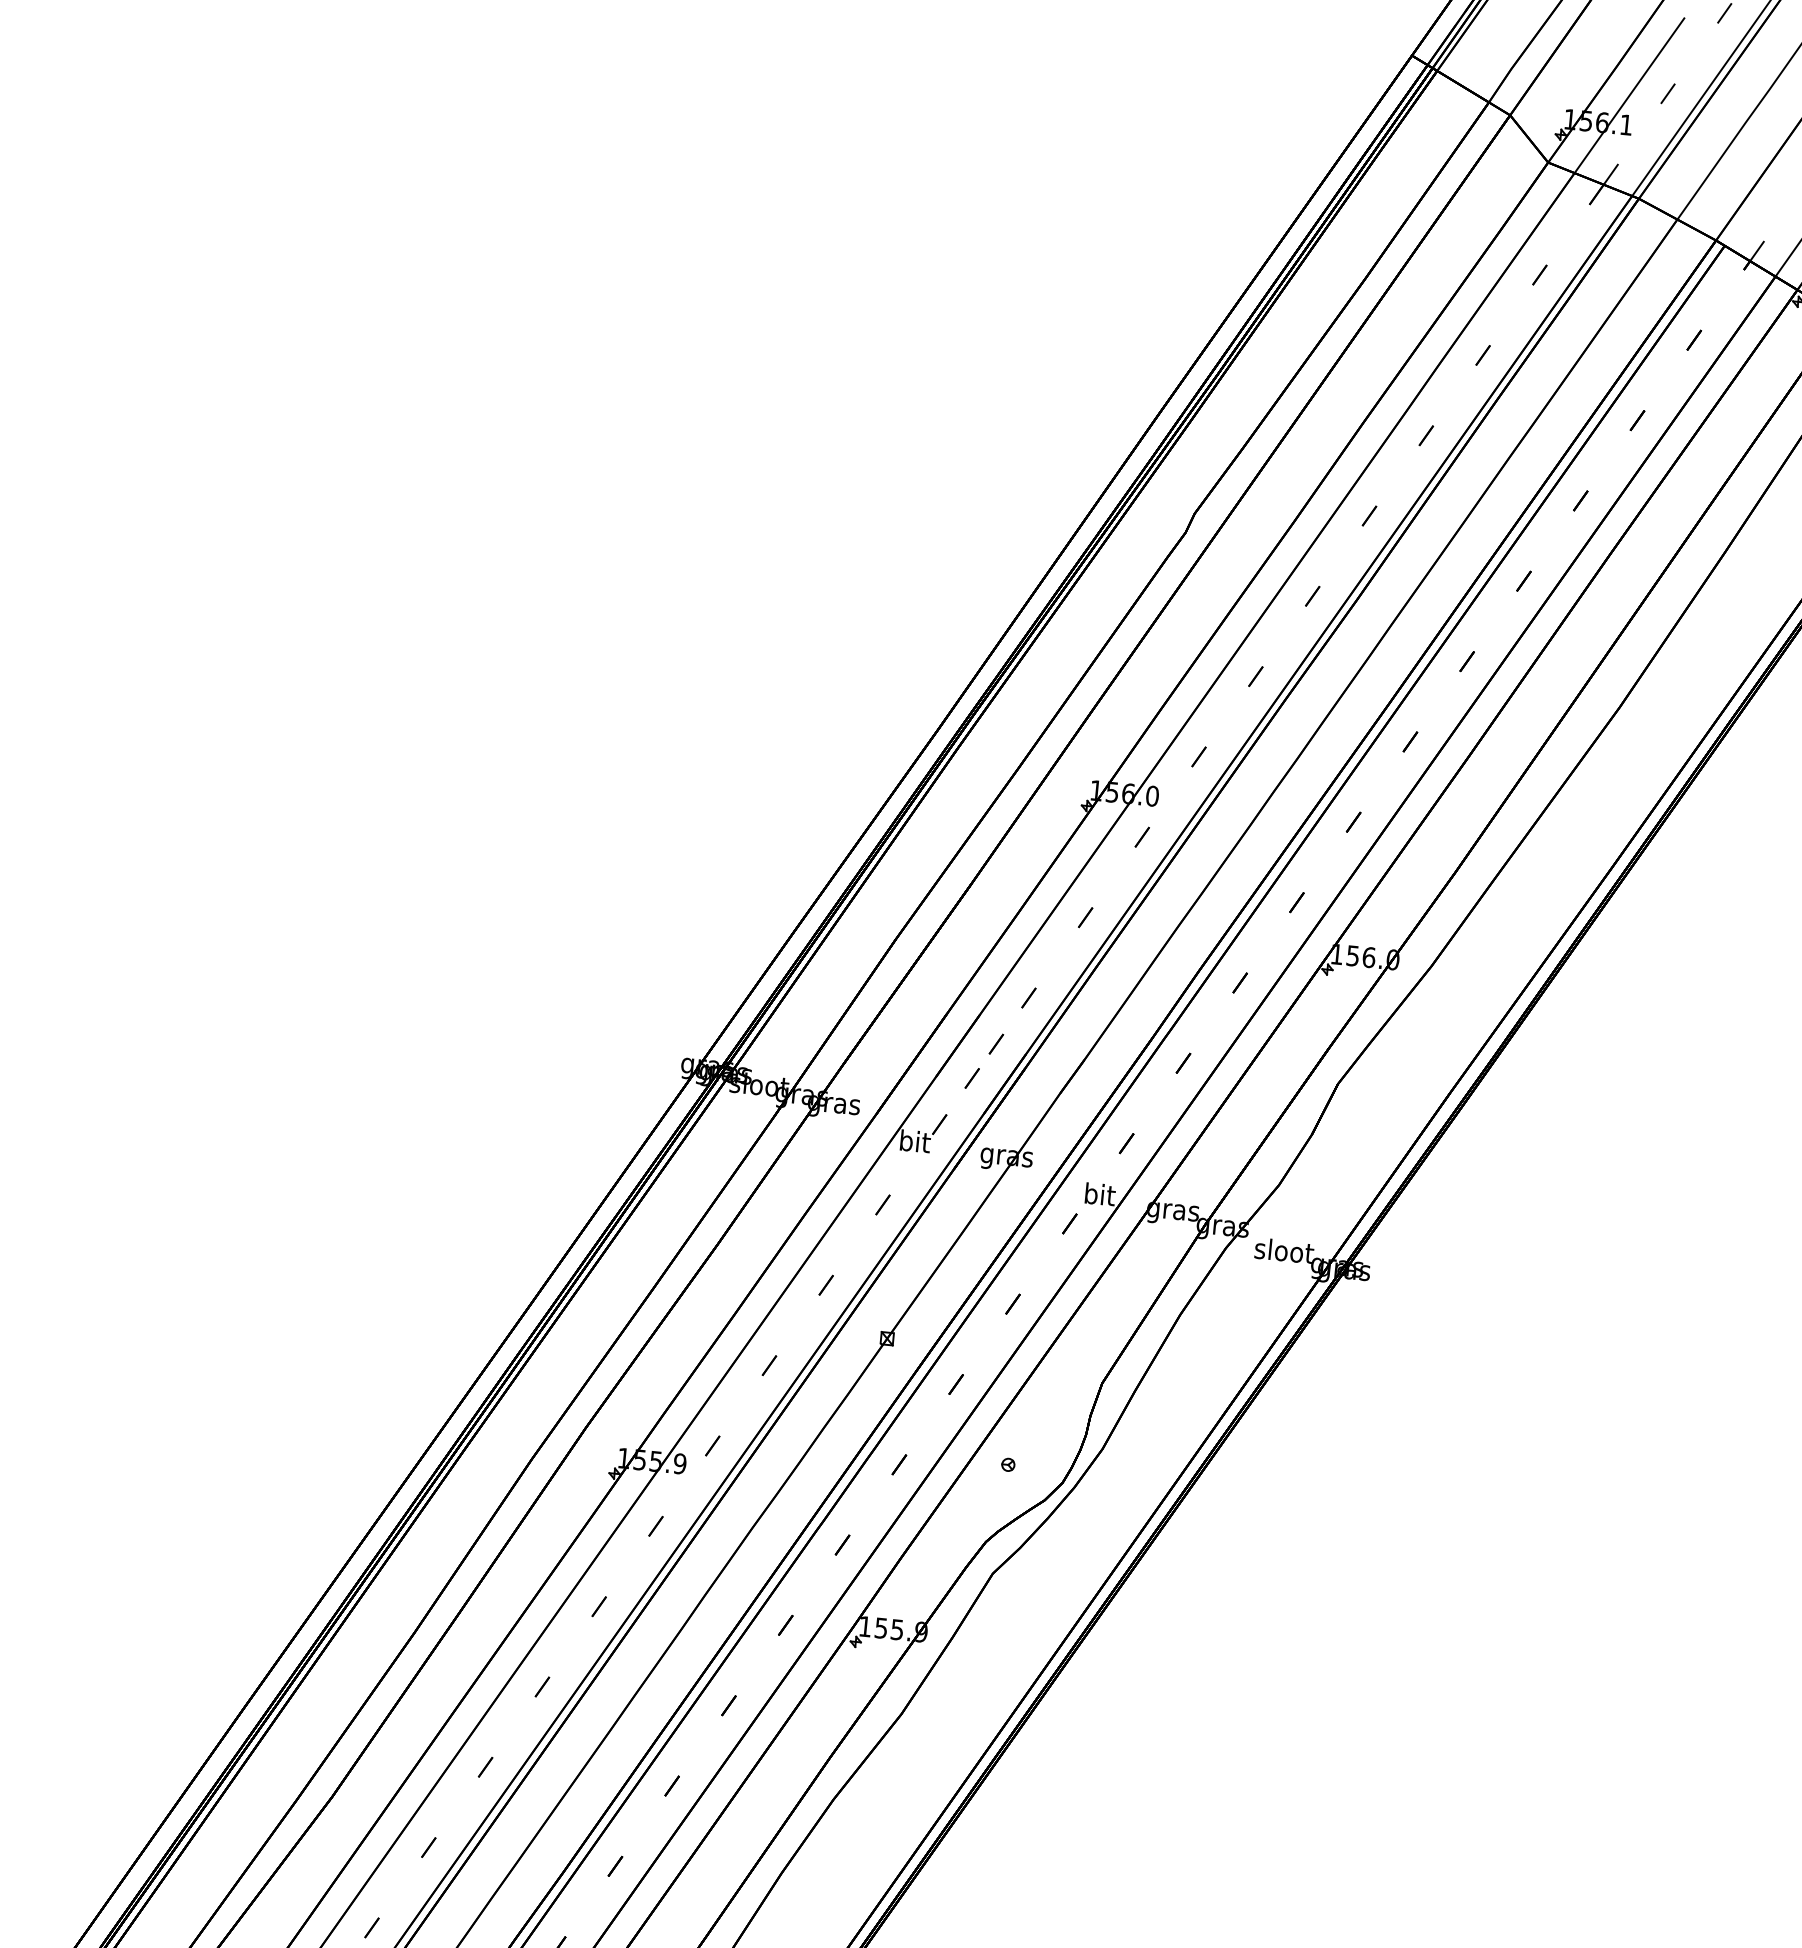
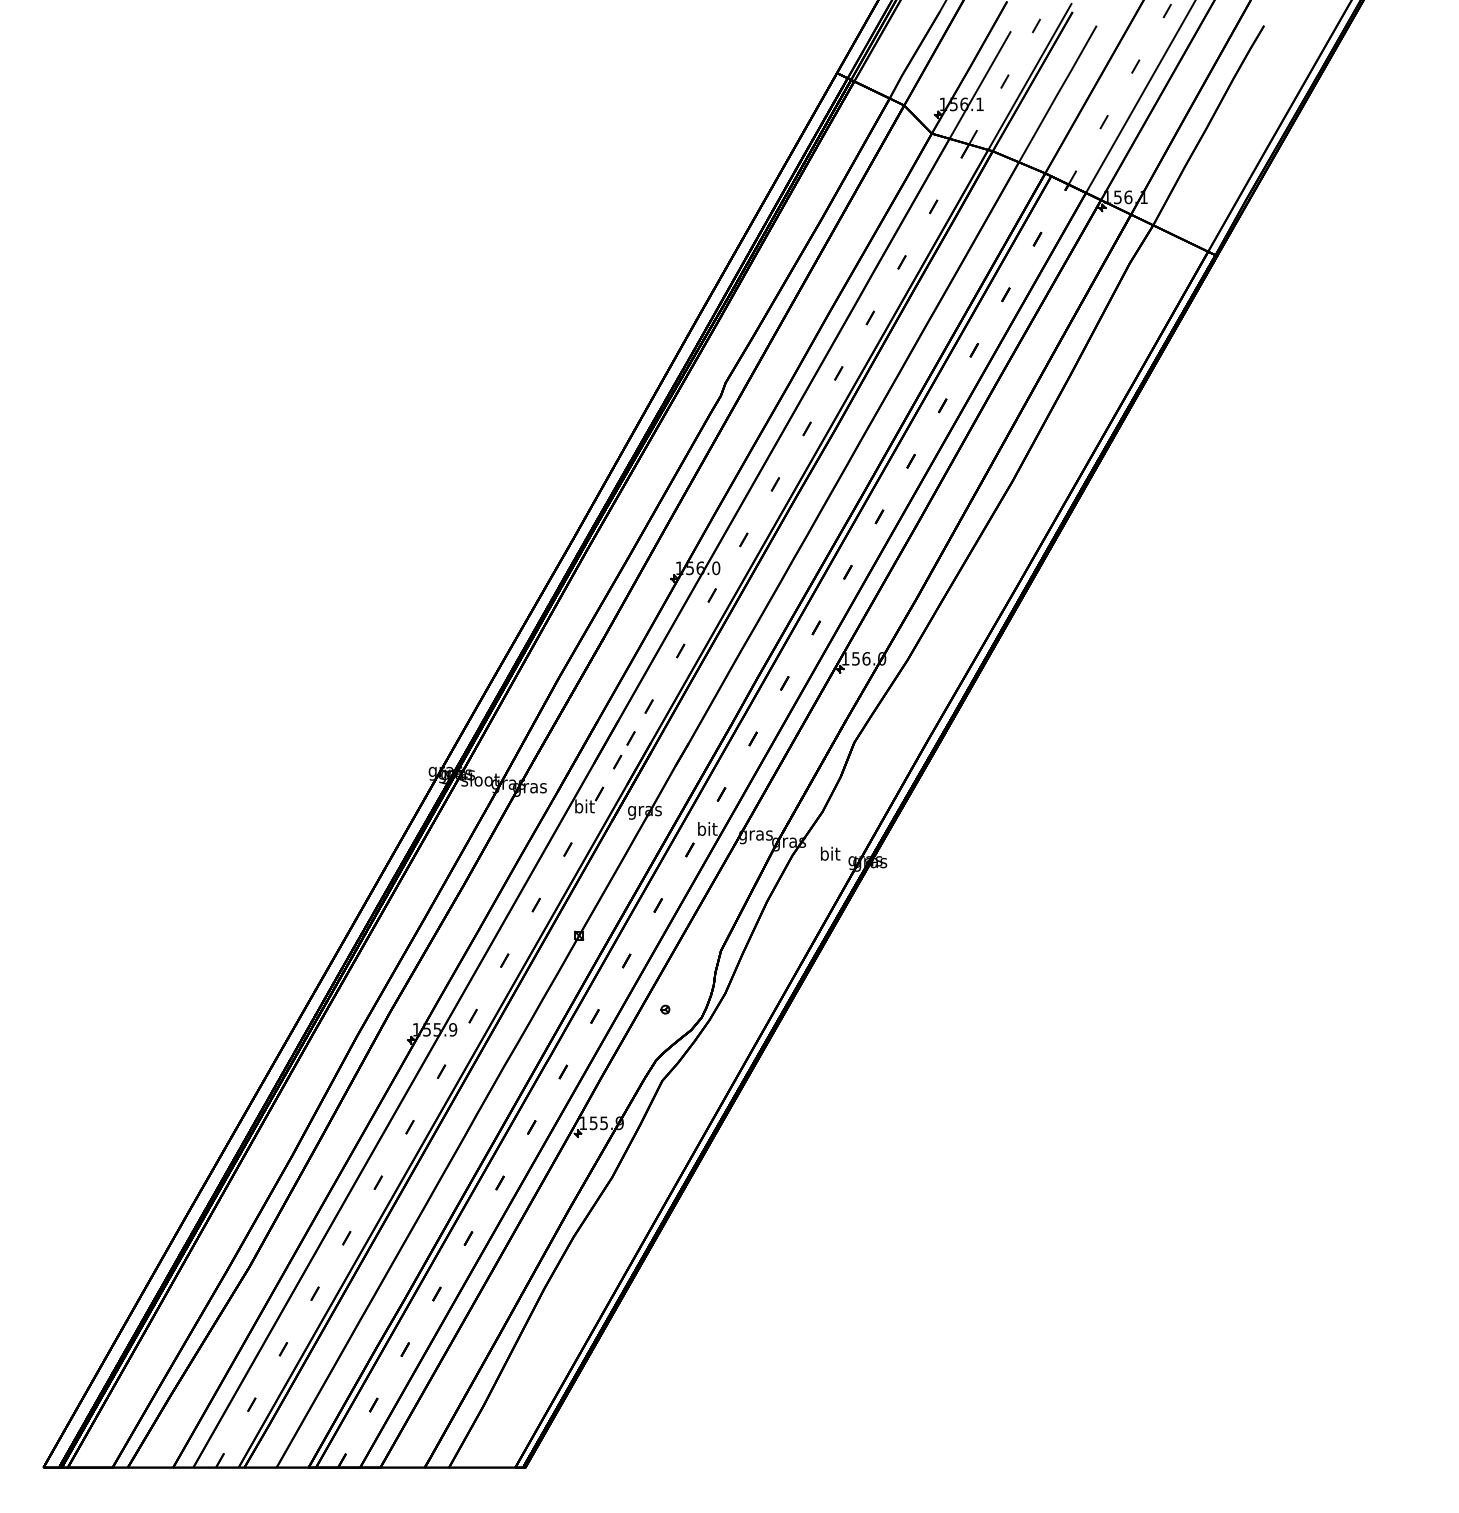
text: (1284, 1250) -> (830, 853), sloot -> bit

